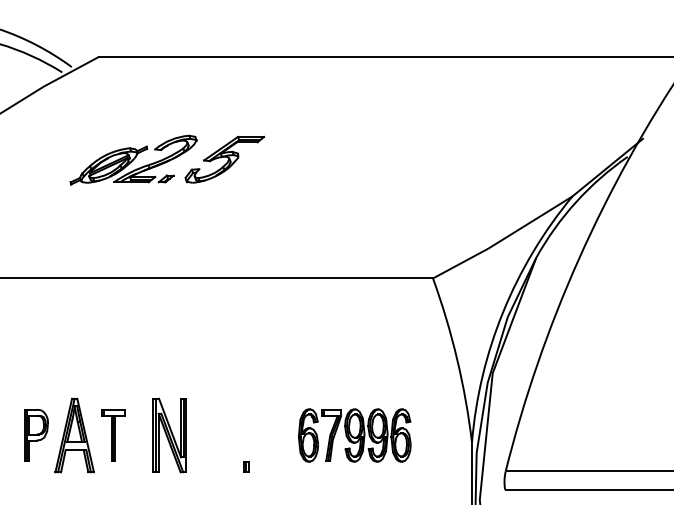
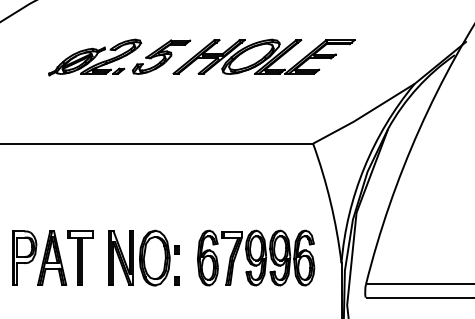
part: (365, 158) -> (263, 56), added
part: (36, 435) -> (24, 258), size x1.43
part: (113, 435) -> (80, 258), size x1.43
part: (221, 435) -> (159, 258), added
part: (354, 435) -> (255, 258), size x1.43

